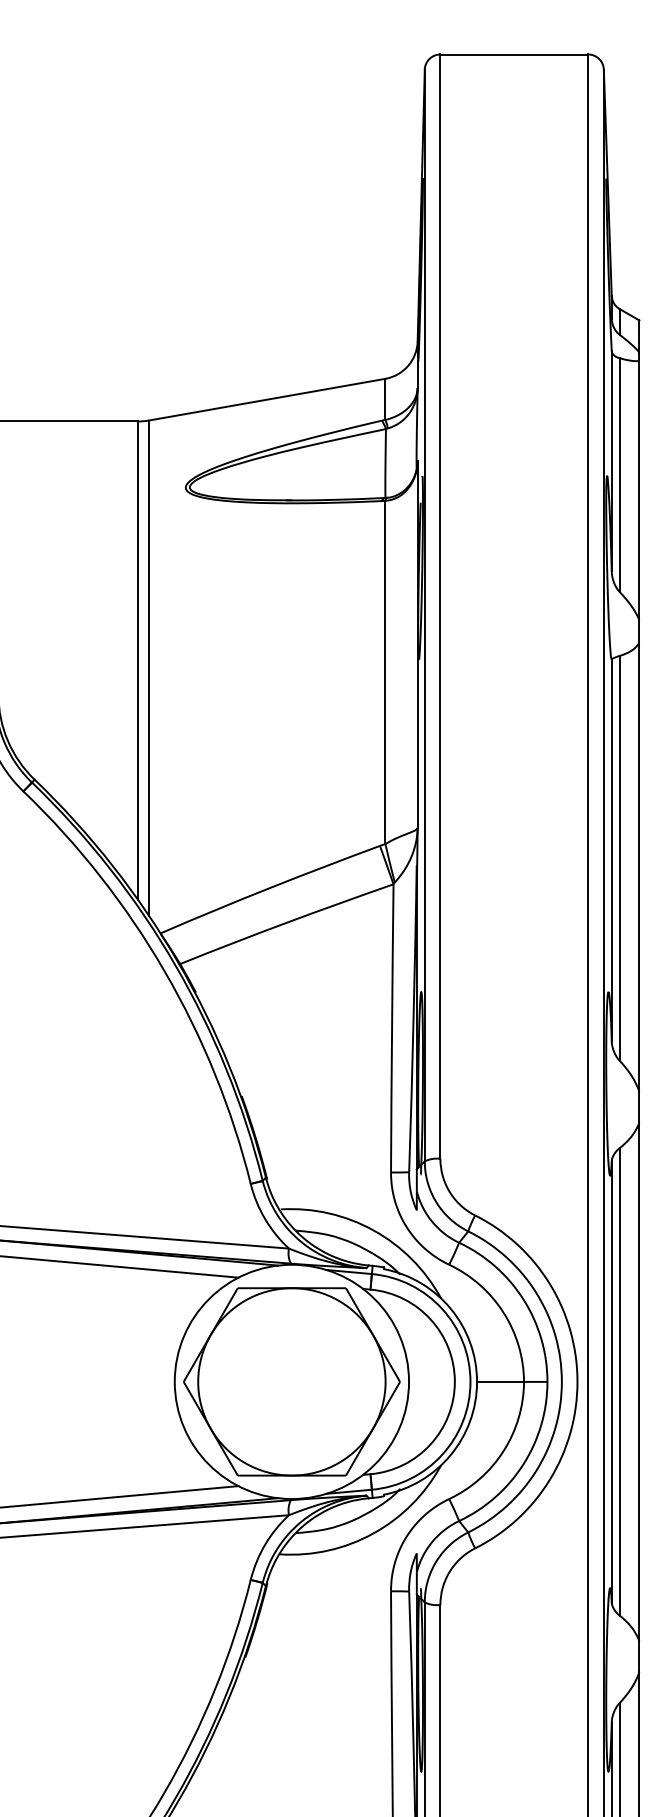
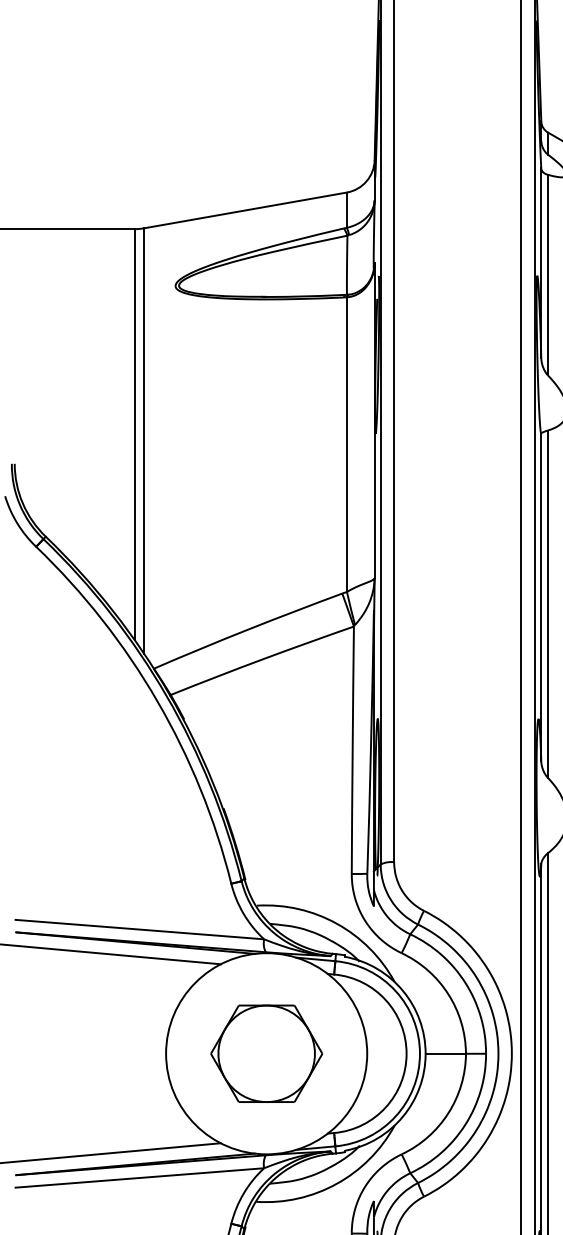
part: (291, 1381) -> (266, 1053), size x0.6

